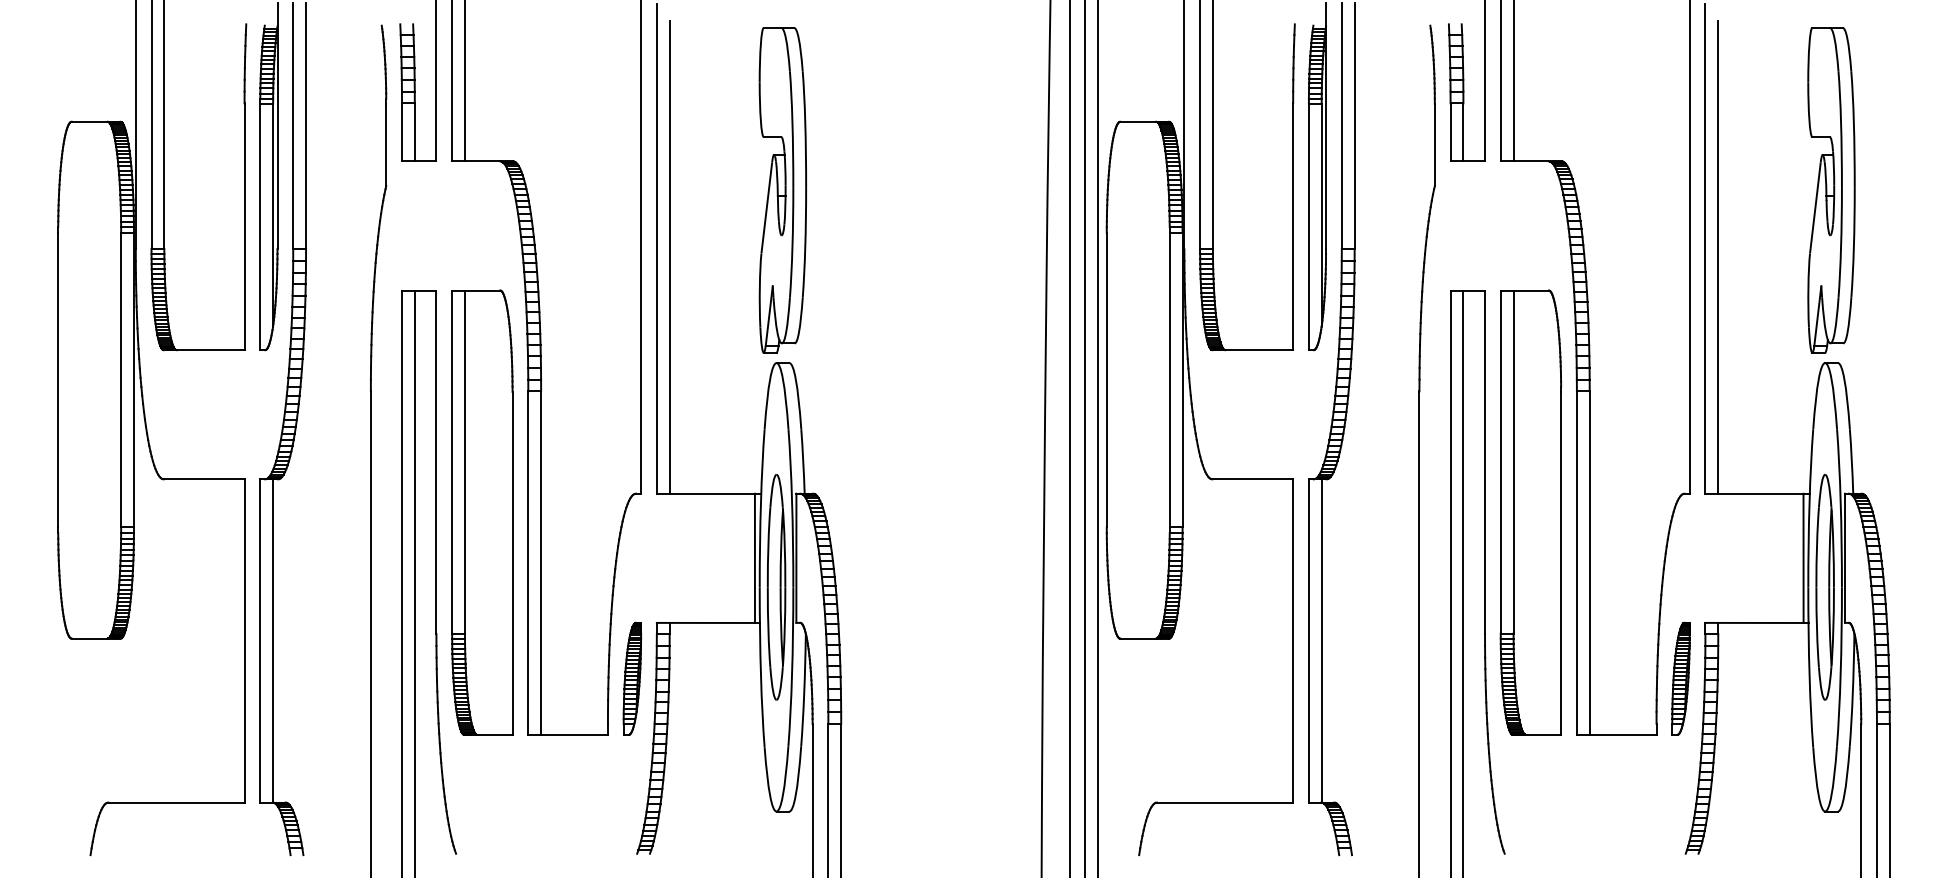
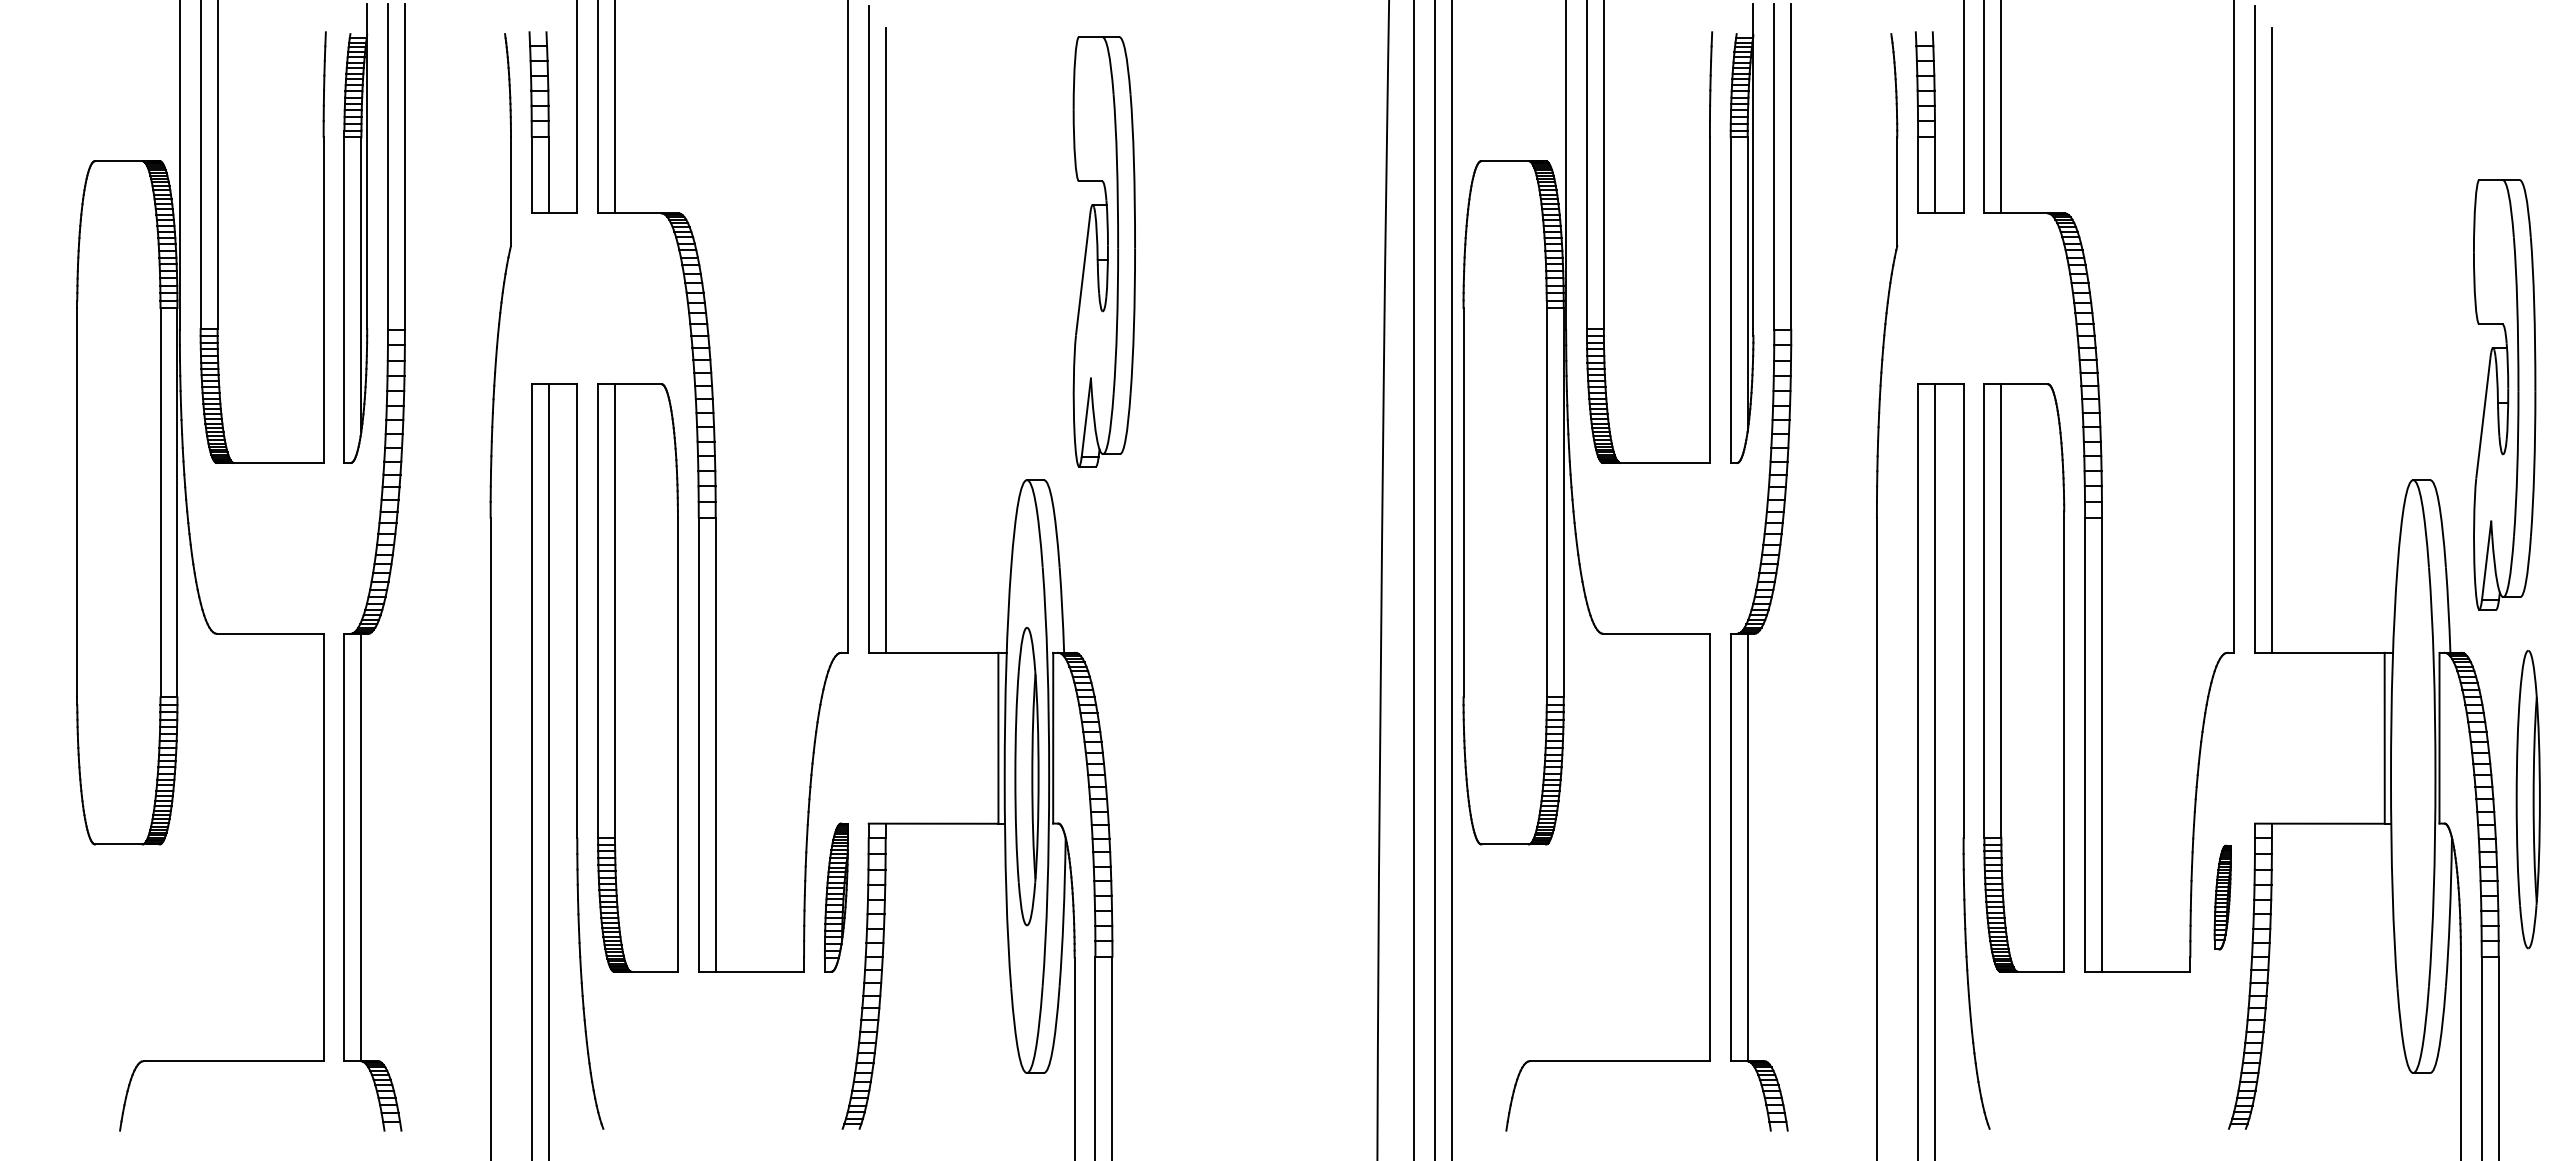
part: (782, 190) -> (1103, 251), moved
part: (1831, 190) -> (2504, 394), moved
part: (1824, 587) -> (2527, 799), moved
part: (1680, 678) -> (2222, 897), size x0.7

